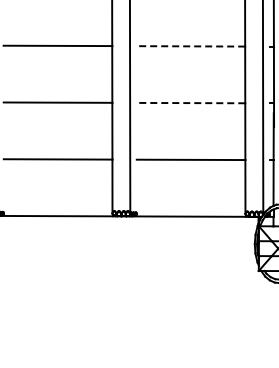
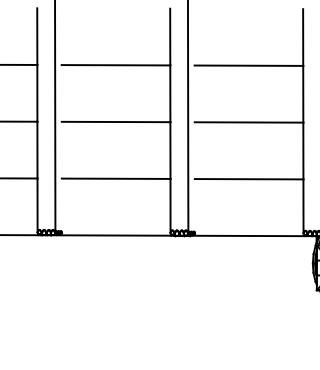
line: (190, 46) -> (248, 65), dashed -> solid
line: (190, 103) -> (248, 122), dashed -> solid

